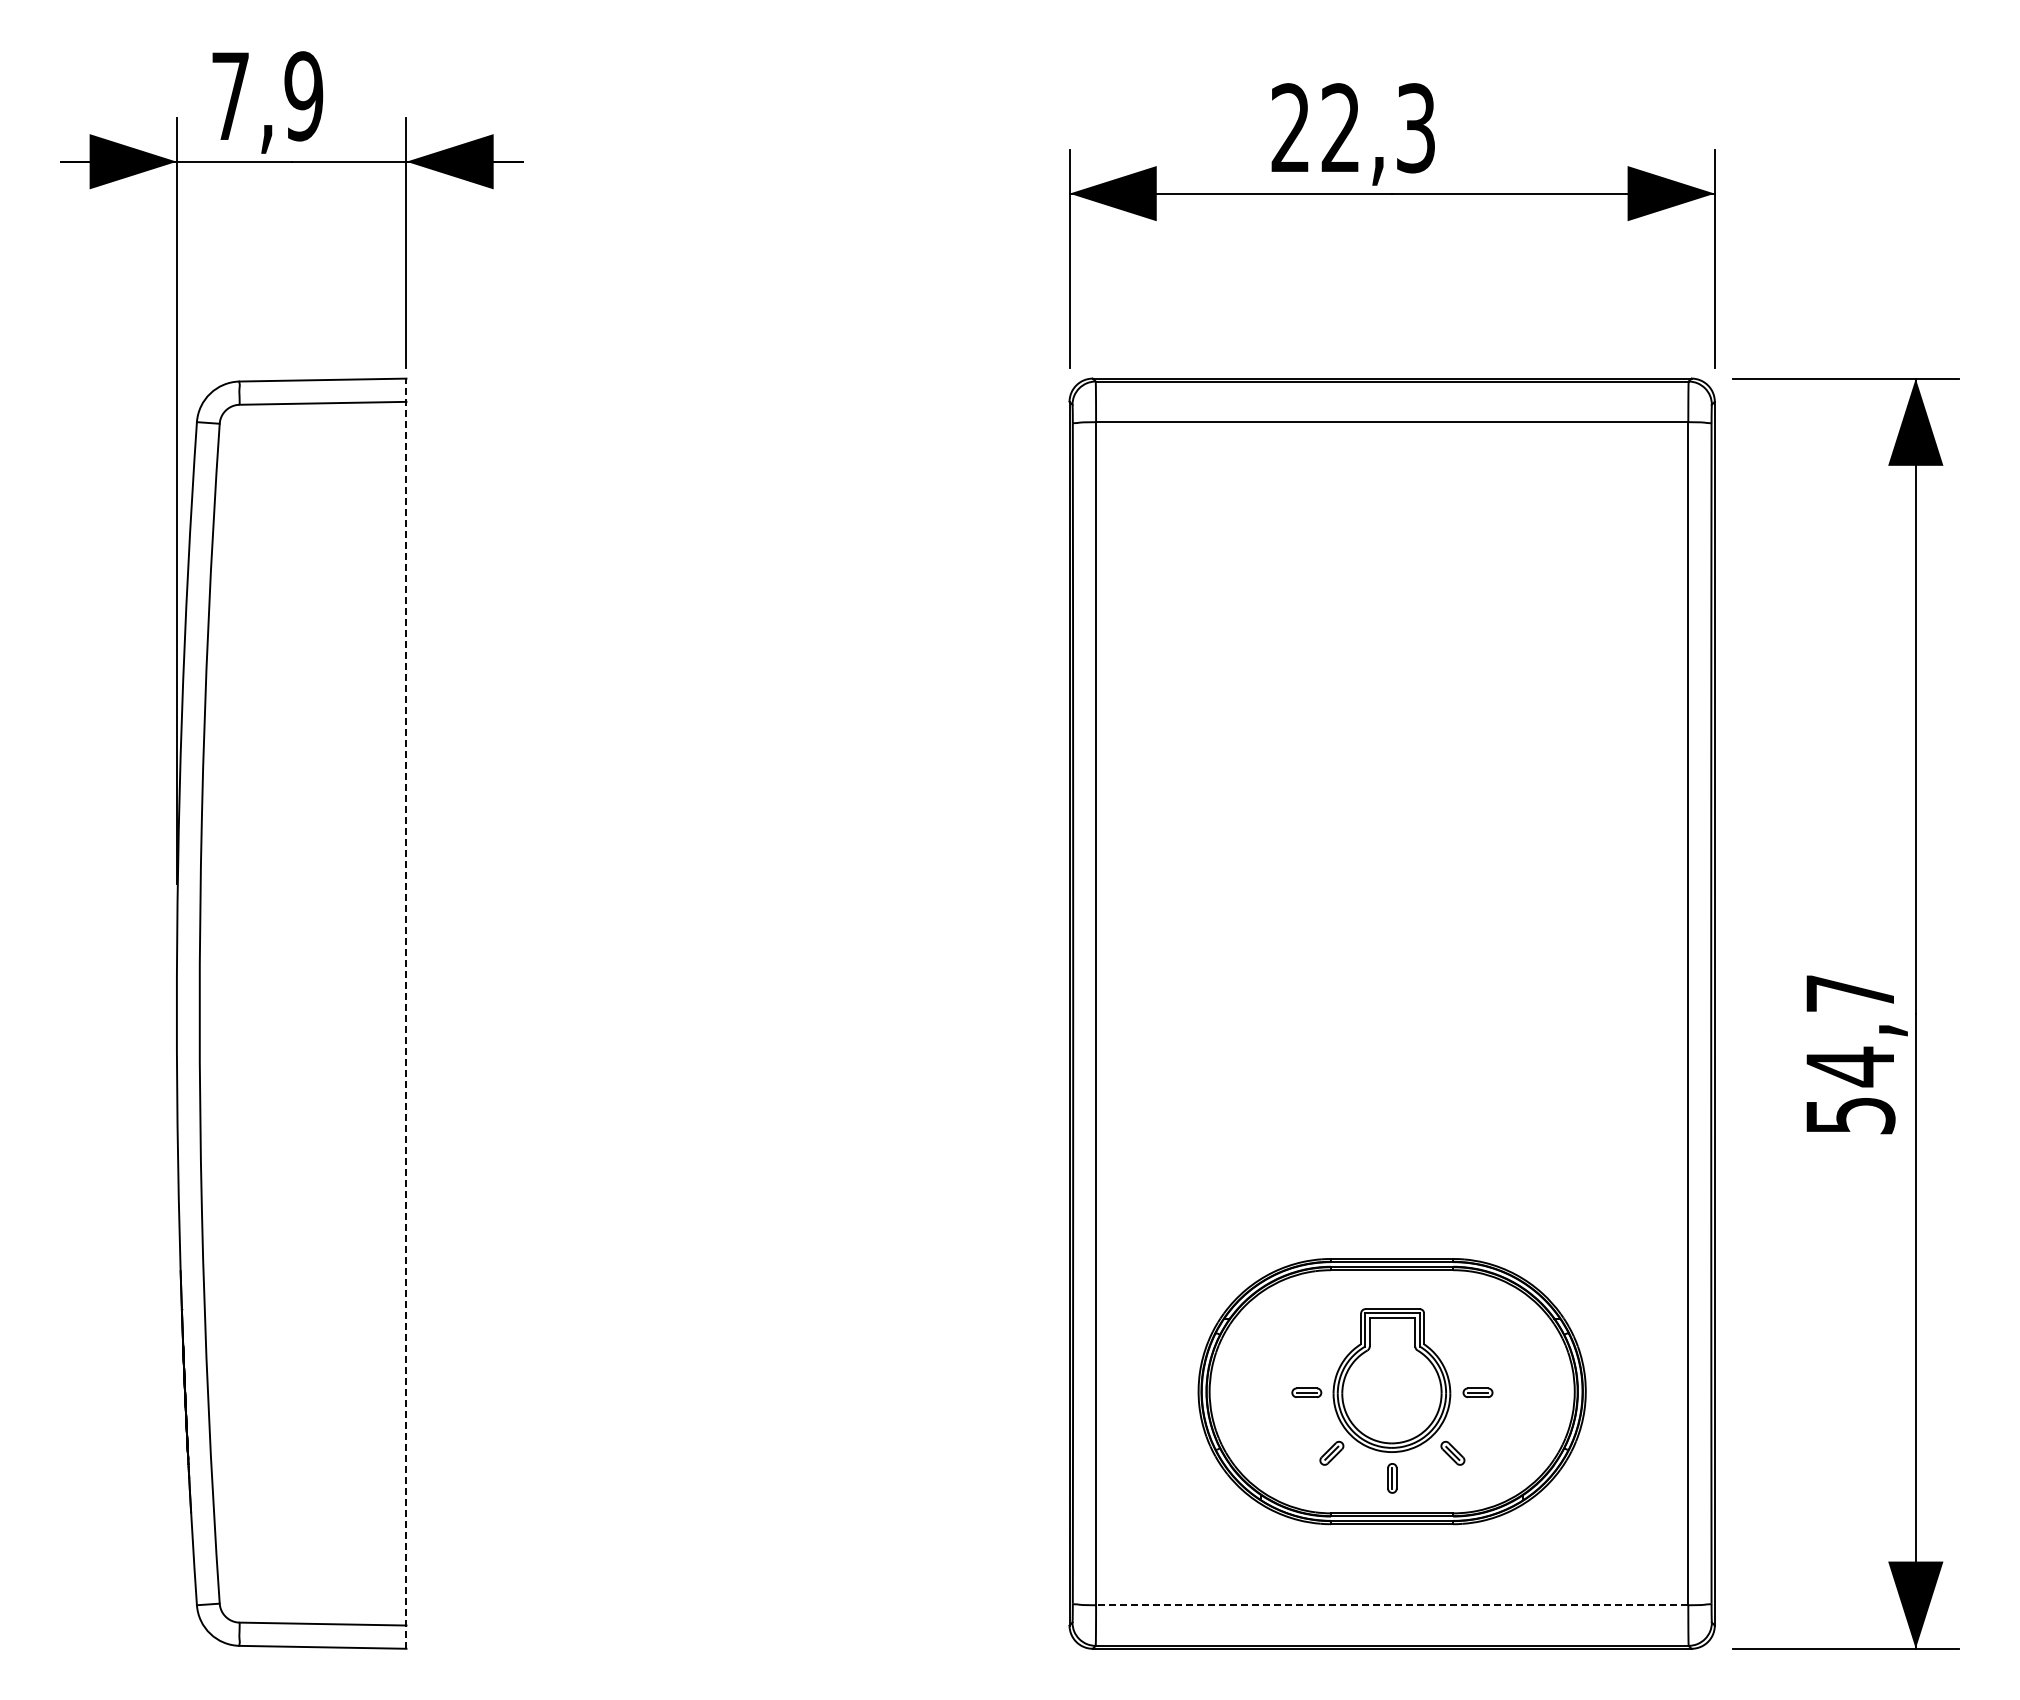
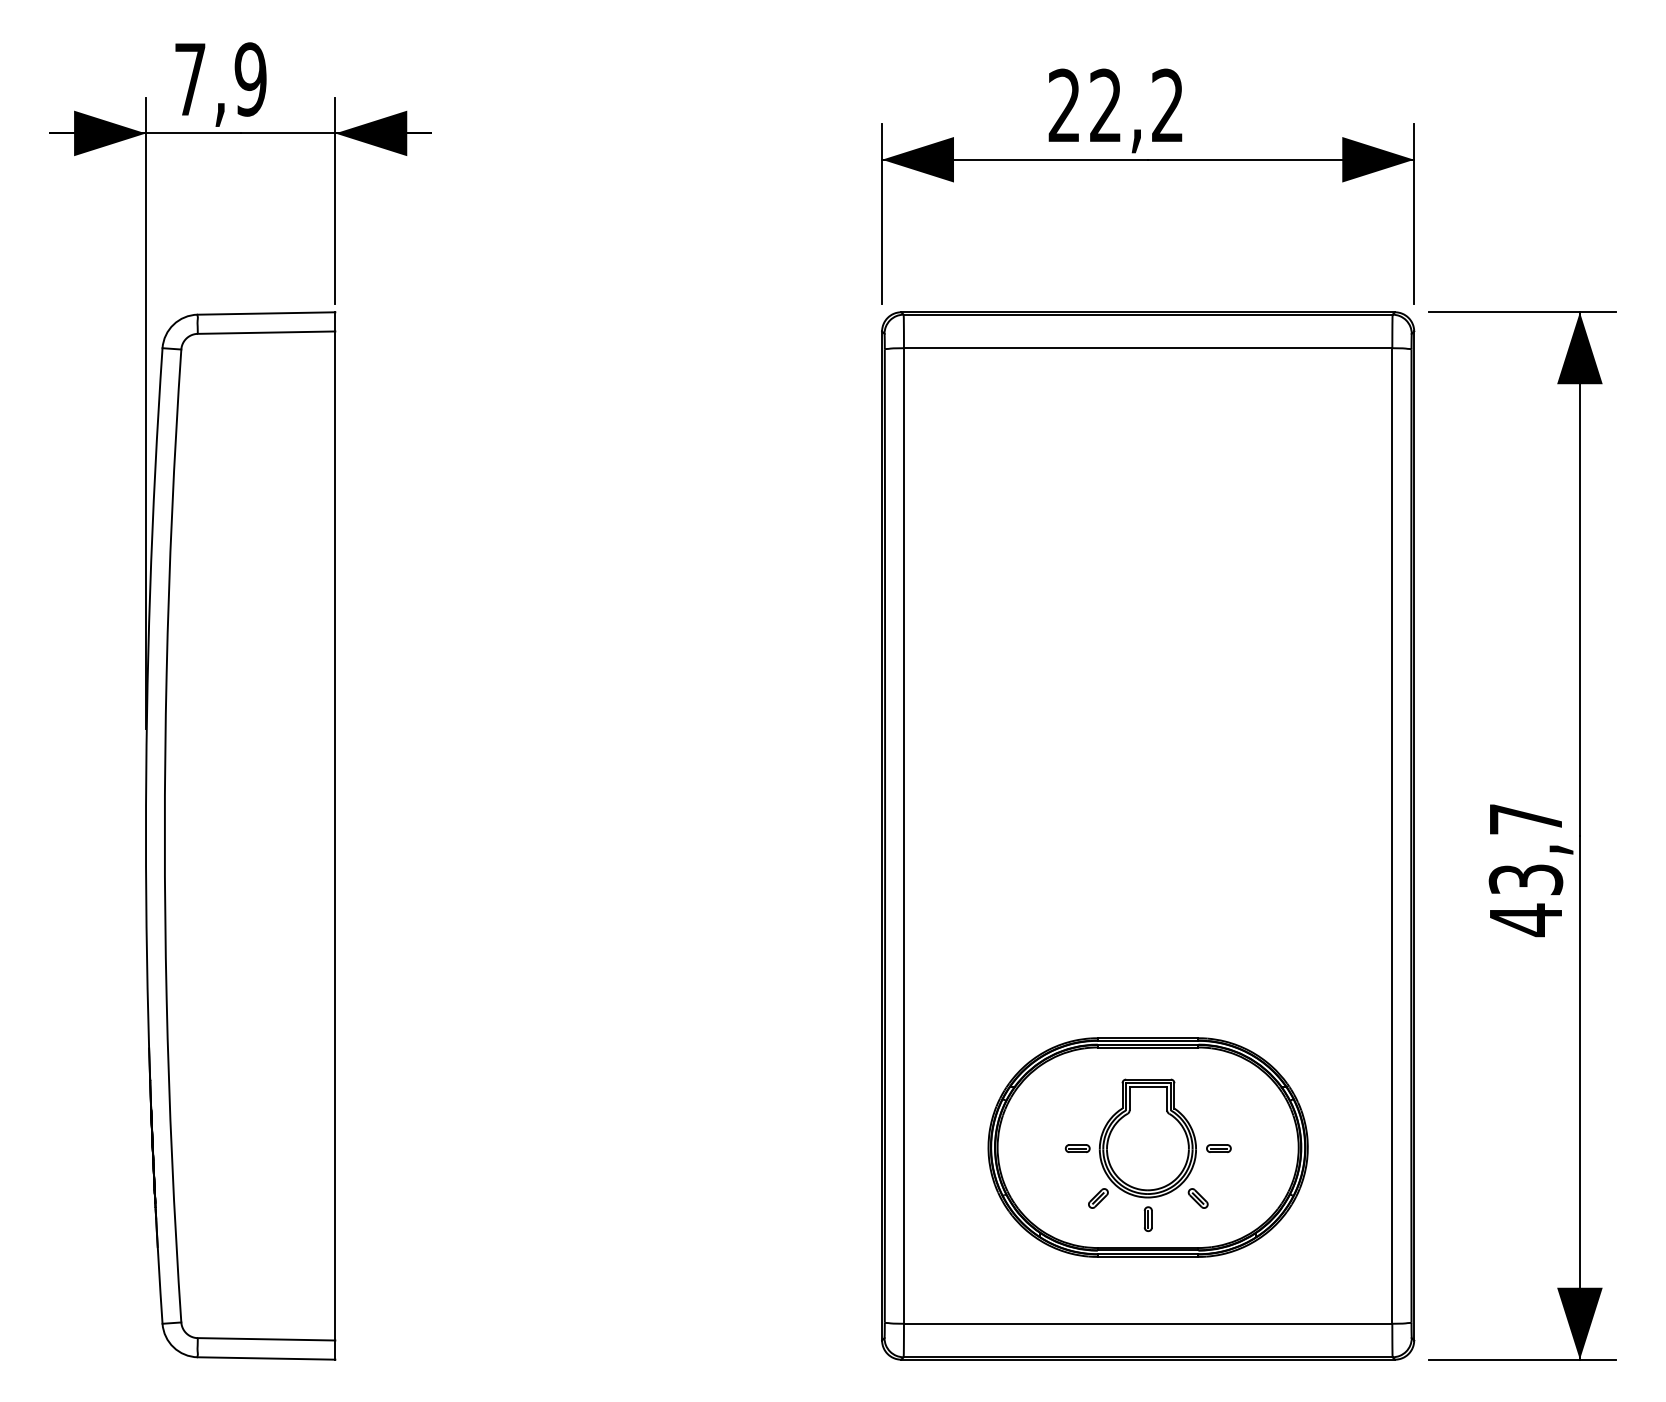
text: (1415, 128) -> (1167, 106), 22,3 -> 22,2
line: (406, 1013) -> (335, 835), dashed -> solid
text: (1850, 1091) -> (1526, 900), 54,7 -> 43,7
line: (1391, 1605) -> (1147, 1323), dashed -> solid

